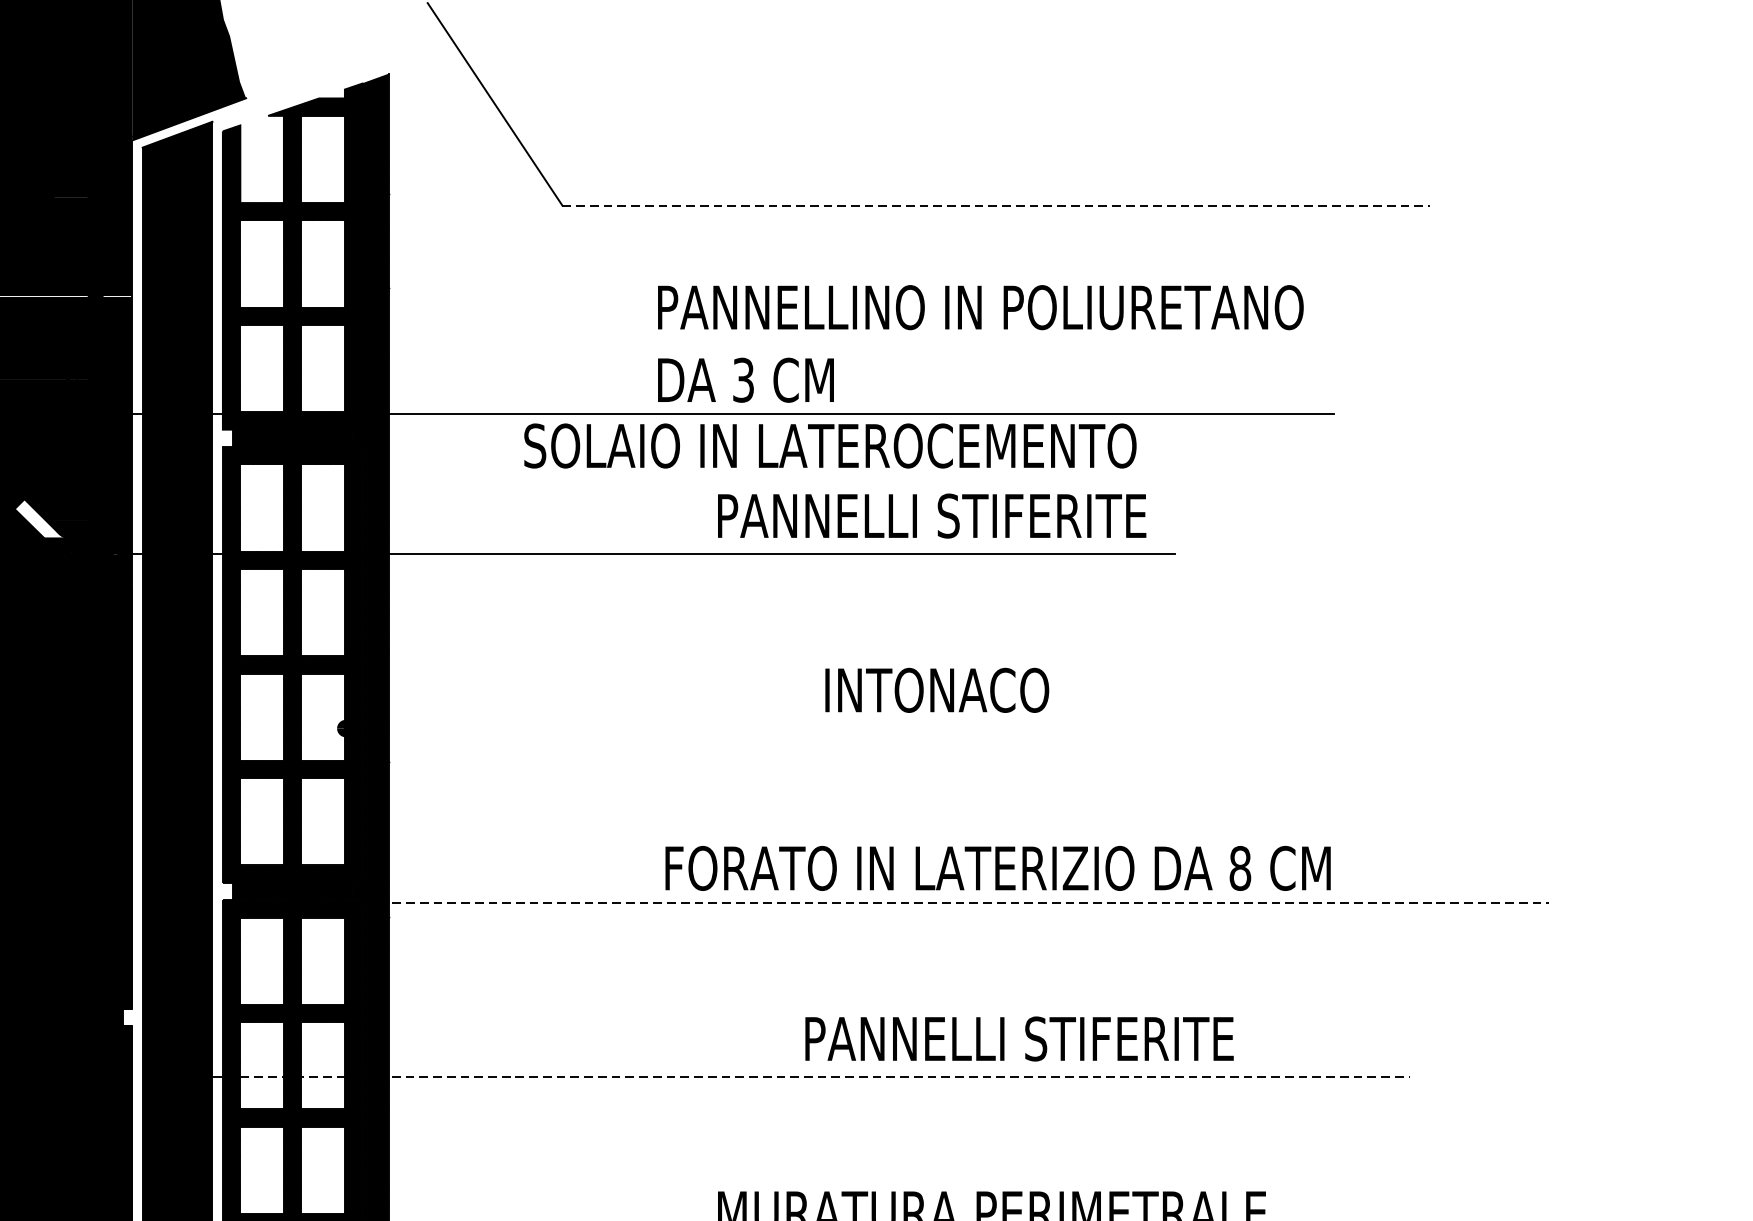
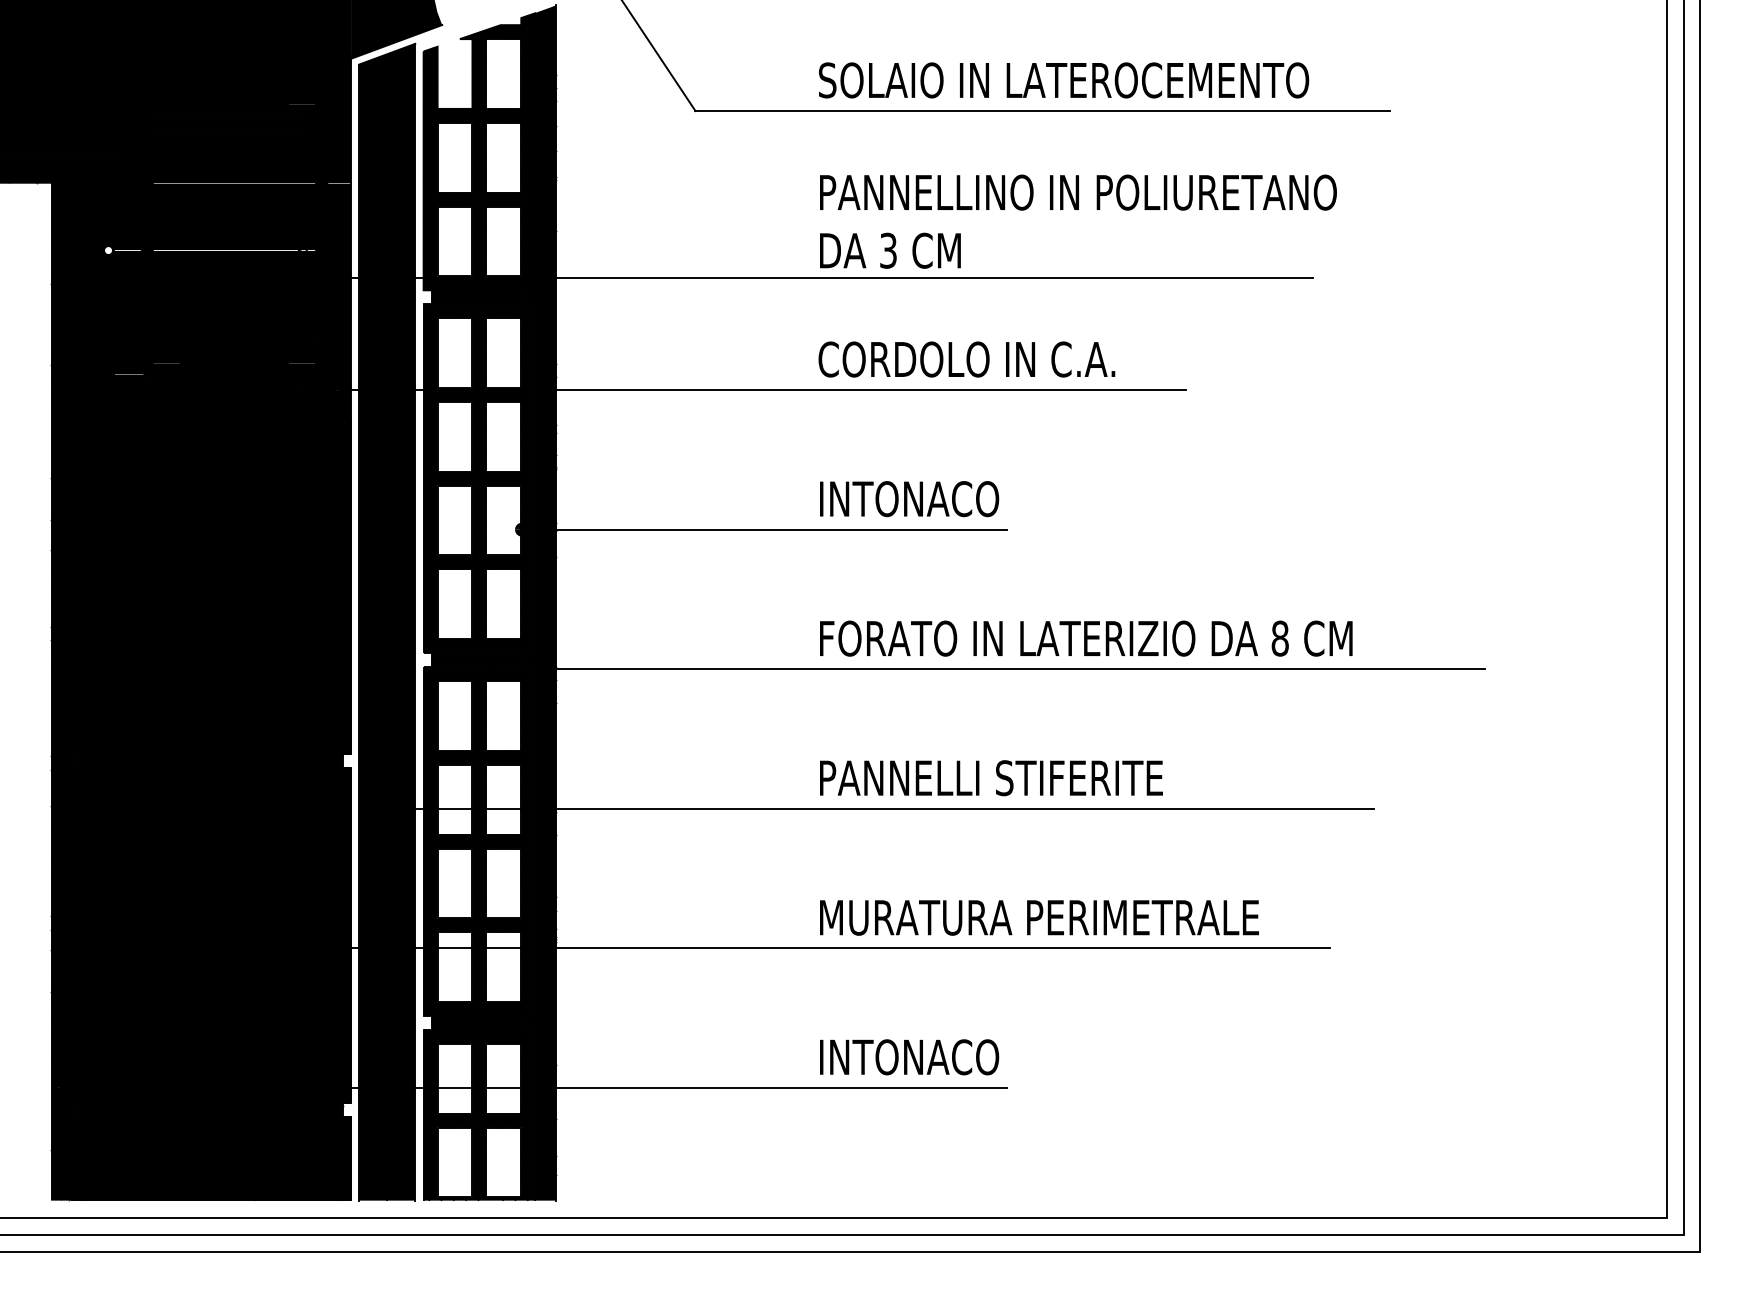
line: (997, 206) -> (1043, 111), dashed -> solid
text: (980, 343) -> (1078, 221), moved
text: (831, 446) -> (1064, 80), moved
text: (930, 516) -> (990, 359), PANNELLI STIFERITE -> CORDOLO IN C.A.
fill: (42, 518) -> (279, 361), added
text: (937, 690) -> (909, 499), moved
line: (648, 728) -> (764, 529), added
text: (998, 868) -> (1086, 638), moved
line: (929, 903) -> (989, 669), dashed -> solid
text: (1019, 1039) -> (991, 778), moved
line: (791, 1076) -> (878, 808), dashed -> solid

